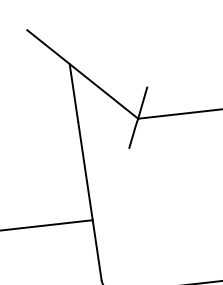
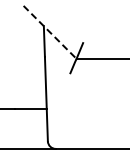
line: (83, 74) -> (50, 32), solid -> dashed

